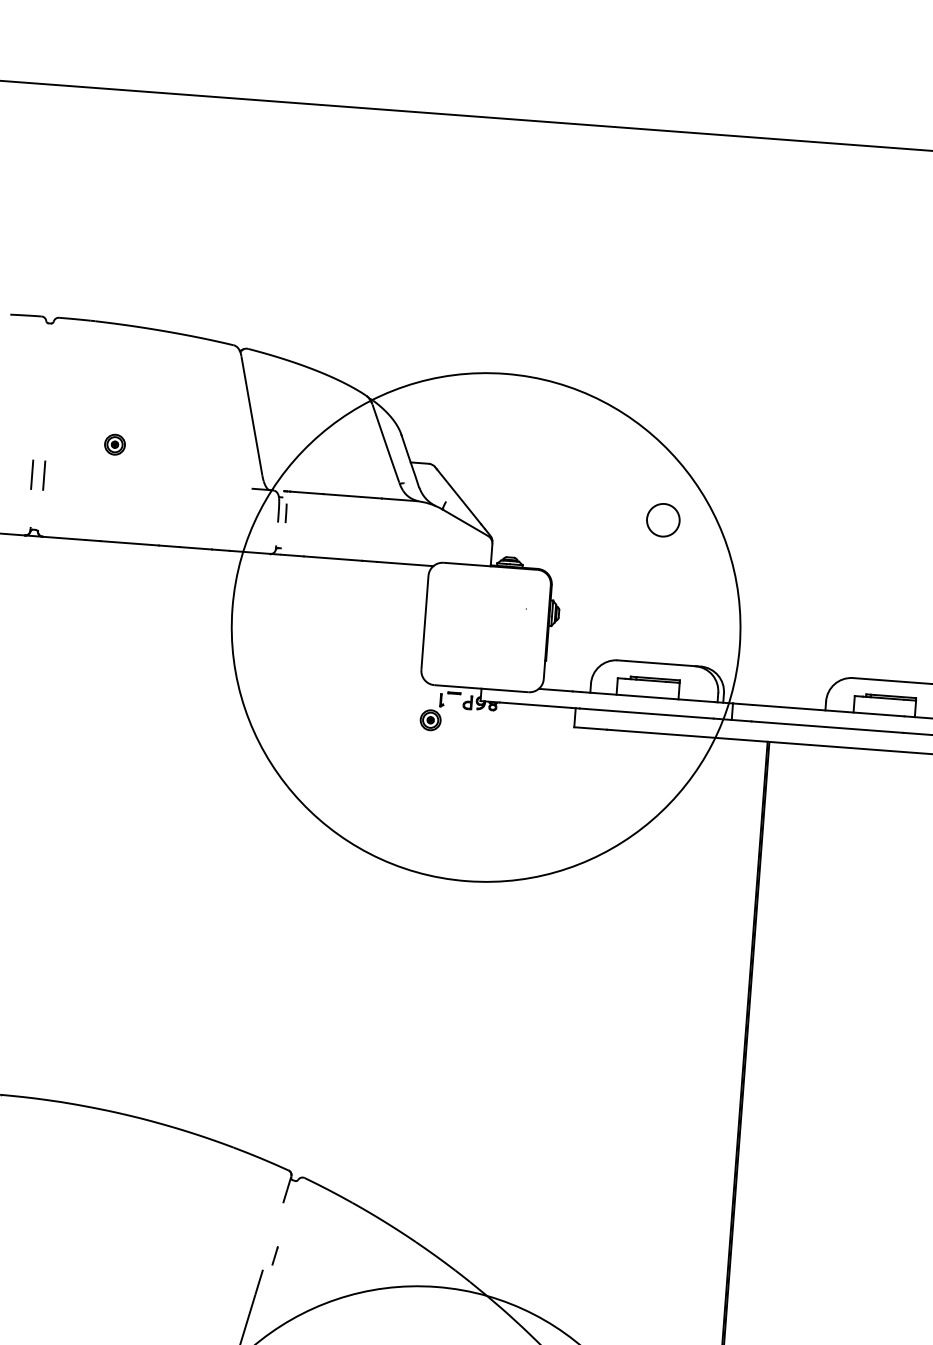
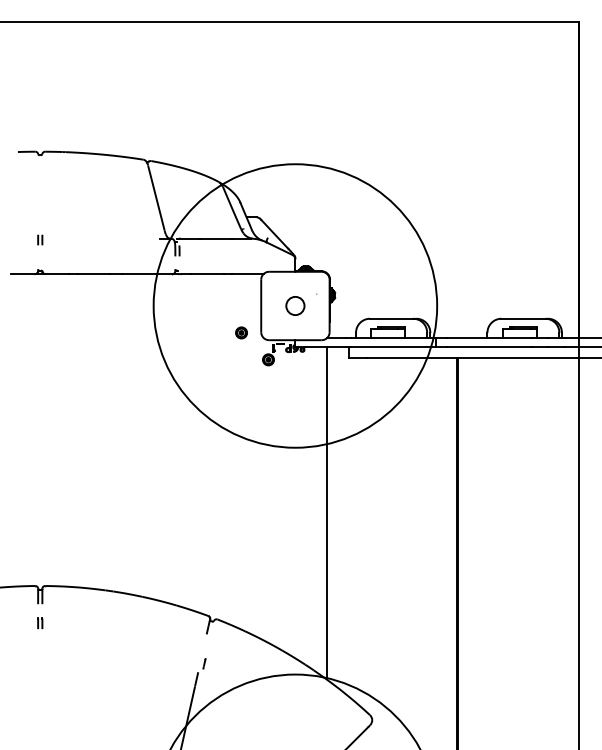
part: (114, 443) -> (241, 332), moved
part: (38, 474) -> (40, 239), size x0.62
circle: (663, 519) -> (295, 305), moved
line: (513, 1002) -> (326, 513), added

